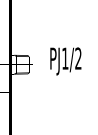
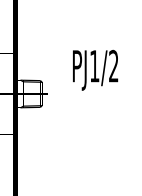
text: (65, 61) -> (94, 70), moved

